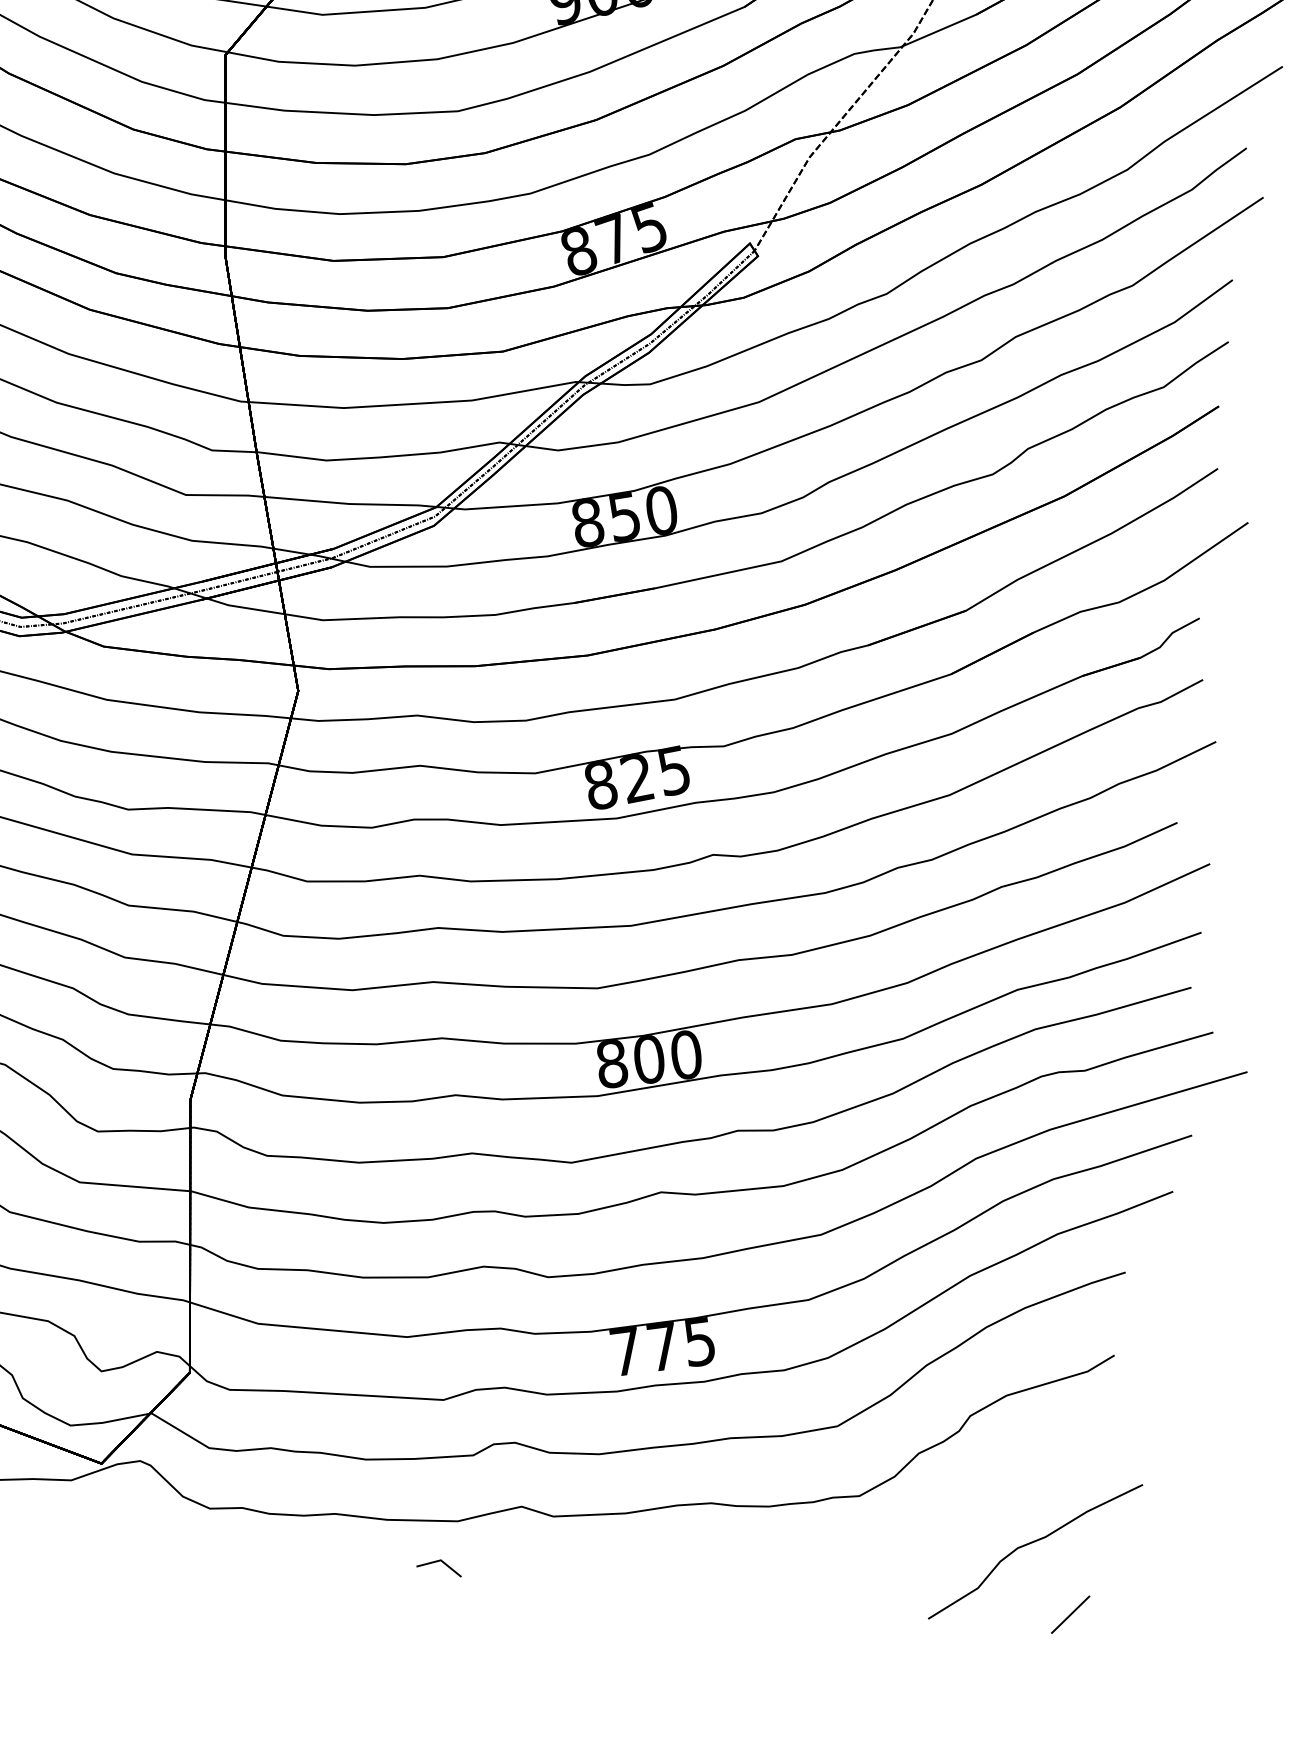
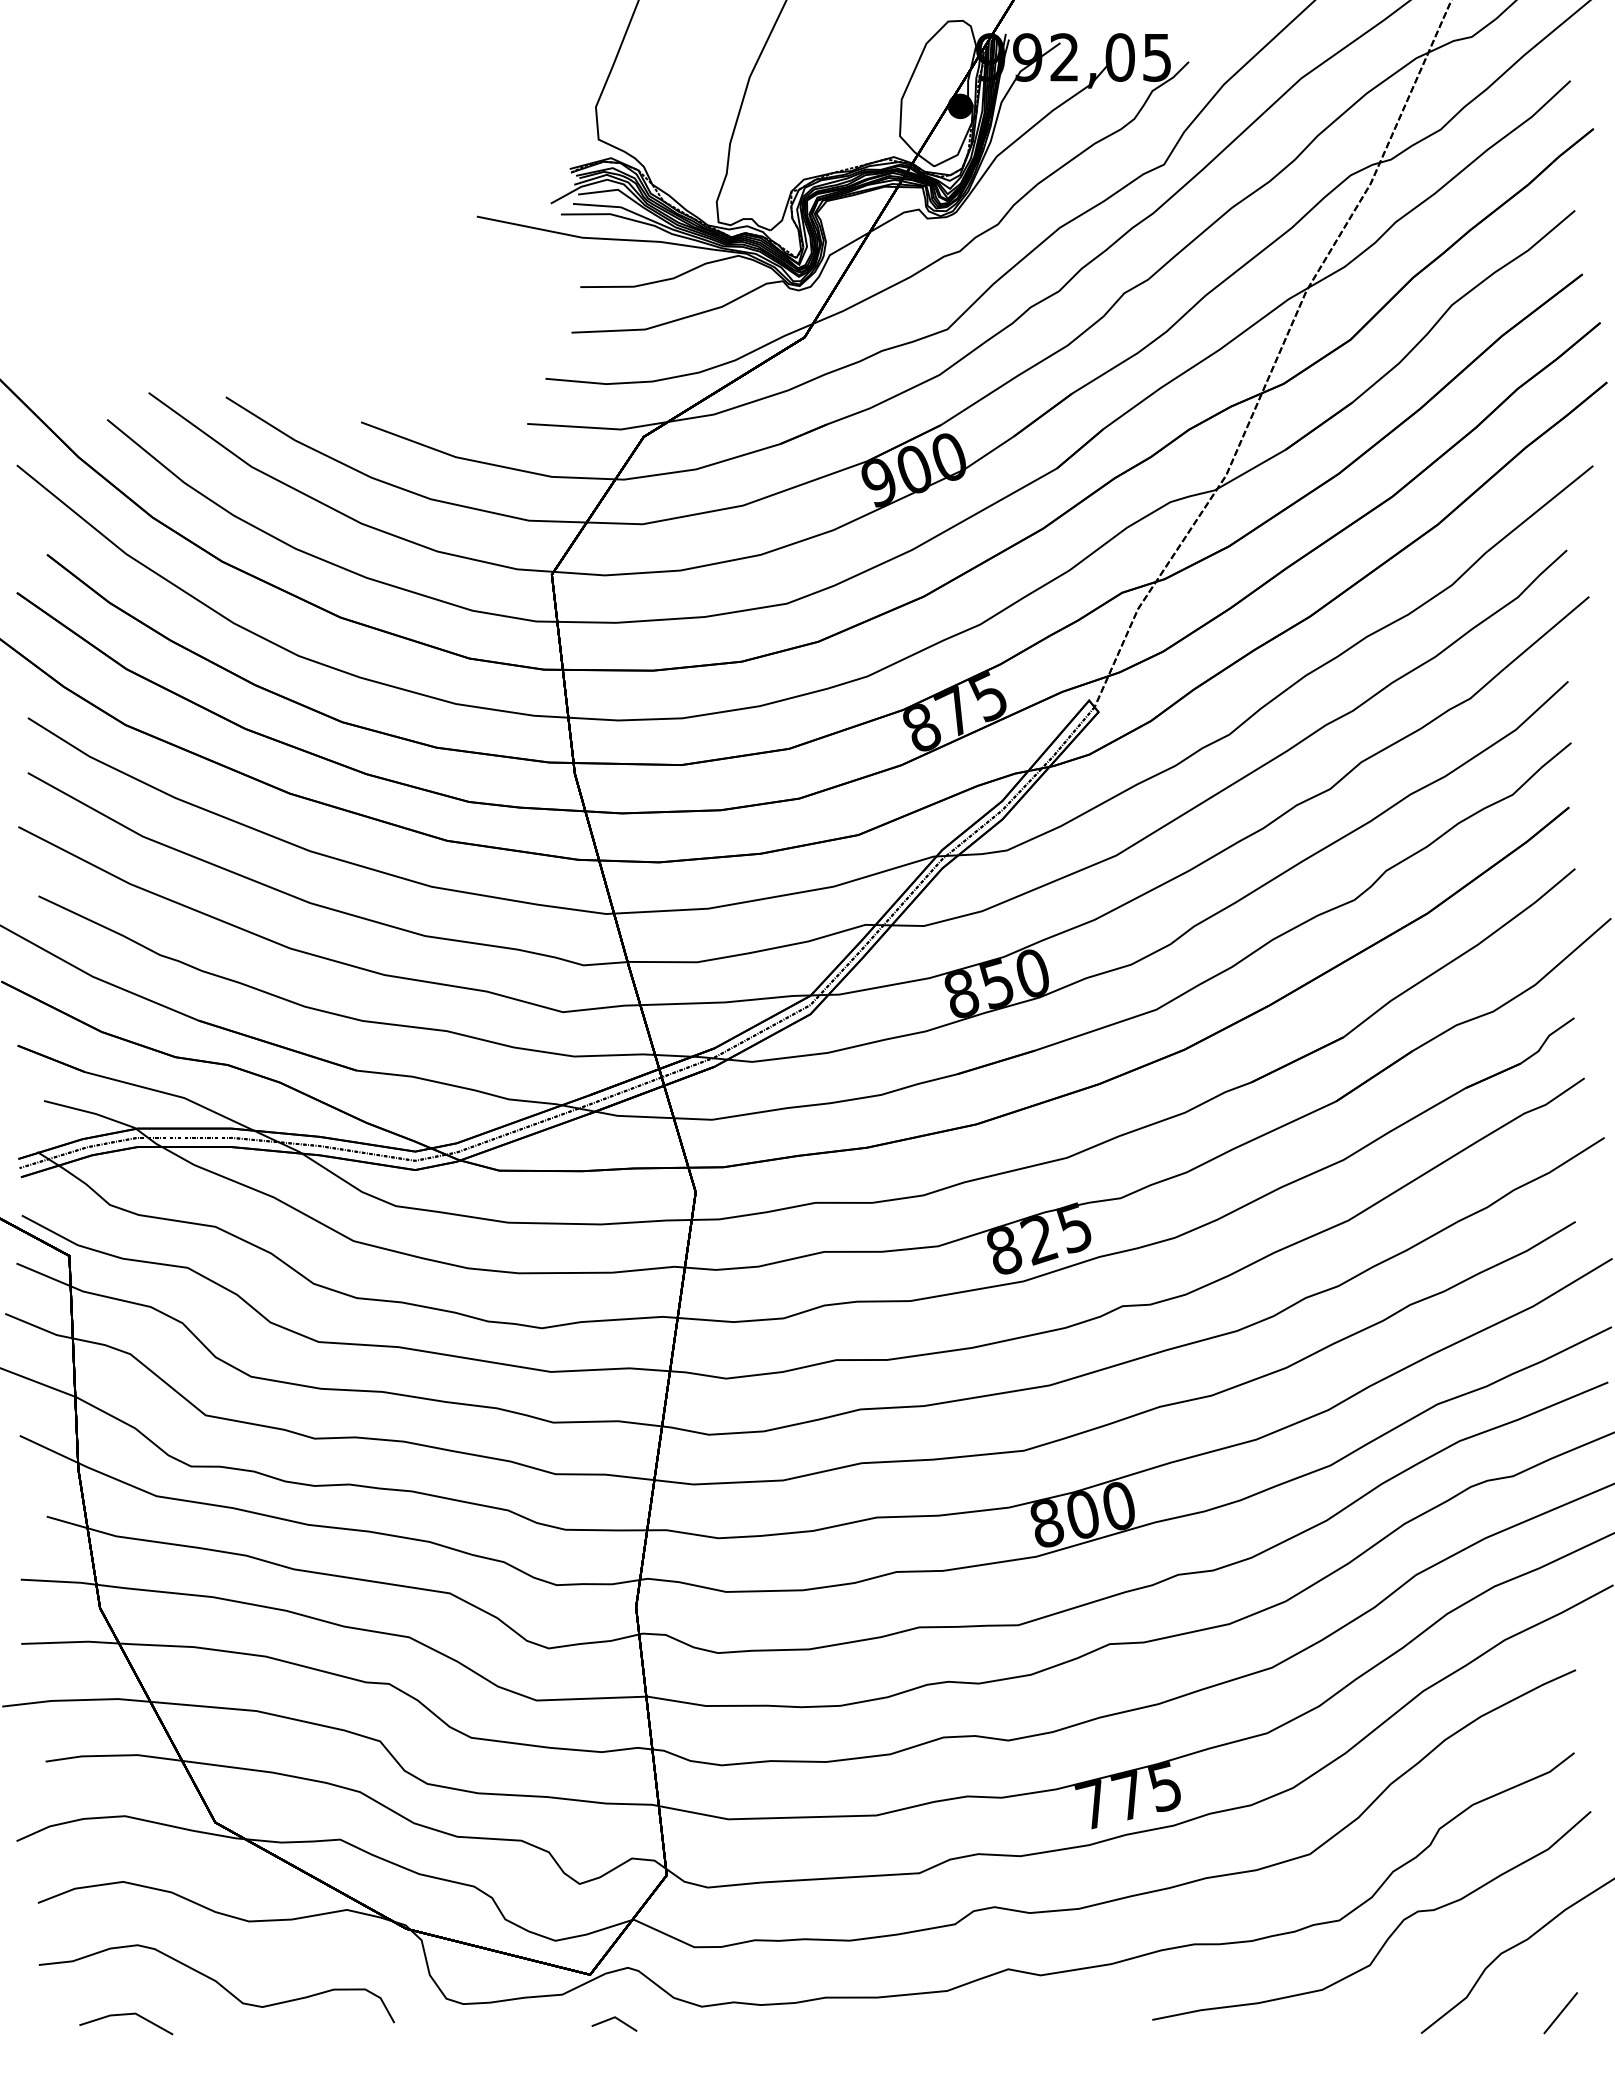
curve: (912, 1512) -> (1393, 1930), added
line: (438, 1562) -> (612, 2019), moved

